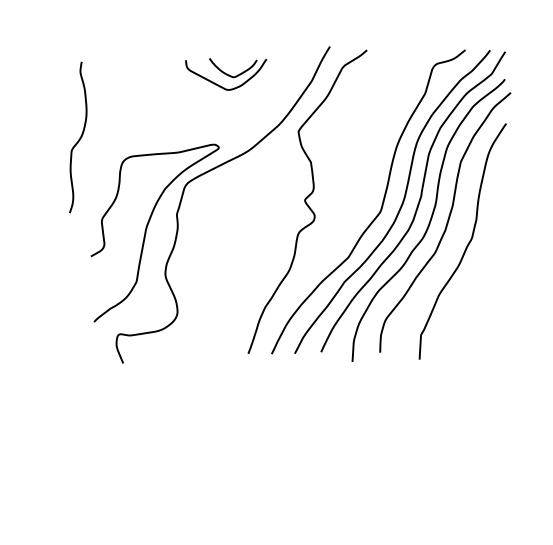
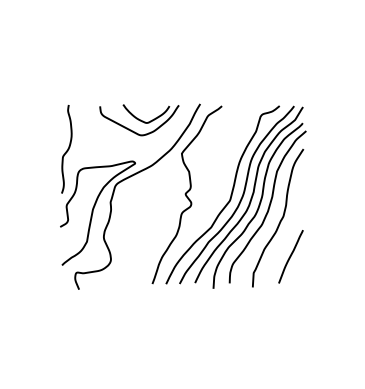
part: (226, 74) -> (139, 120), size x1.67
curve: (79, 137) -> (67, 149), moved
curve: (483, 306) -> (290, 256), added

